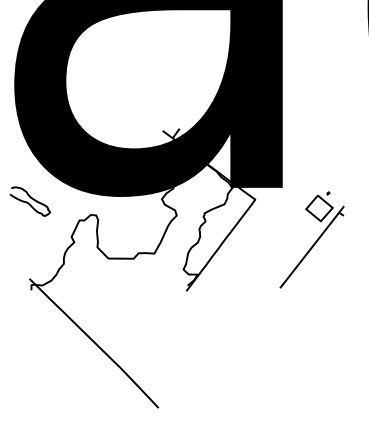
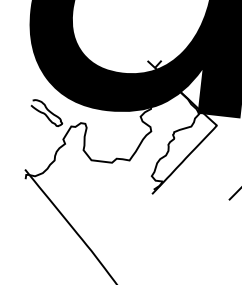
curve: (28, 202) -> (45, 113), moved

